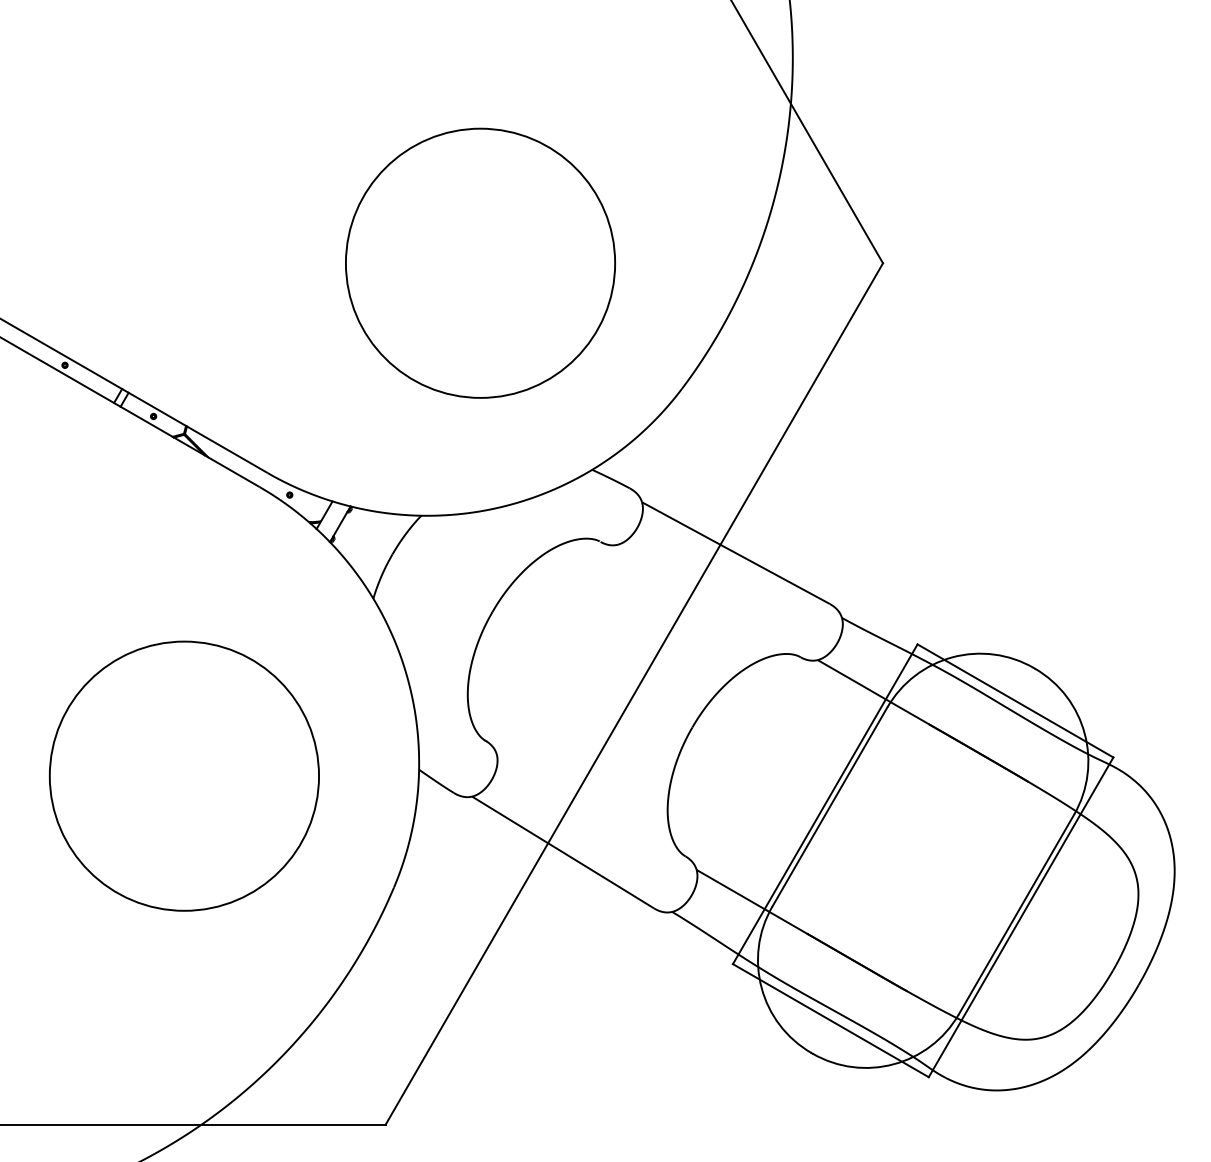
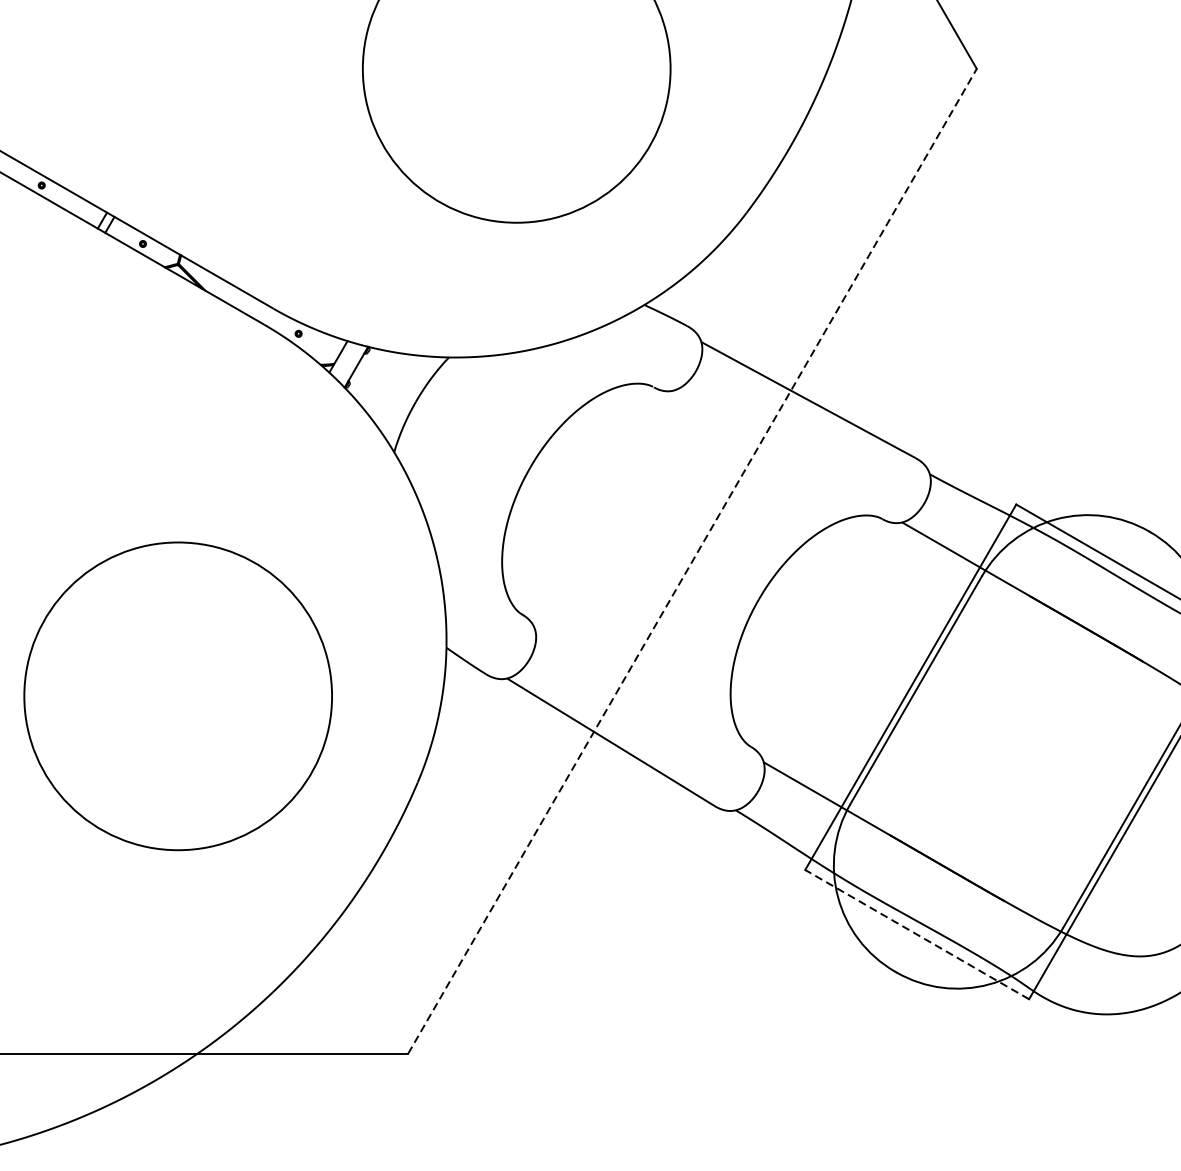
line: (634, 693) -> (692, 560), solid -> dashed
circle: (183, 775) -> (177, 695), moved
line: (830, 1020) -> (916, 934), solid -> dashed

